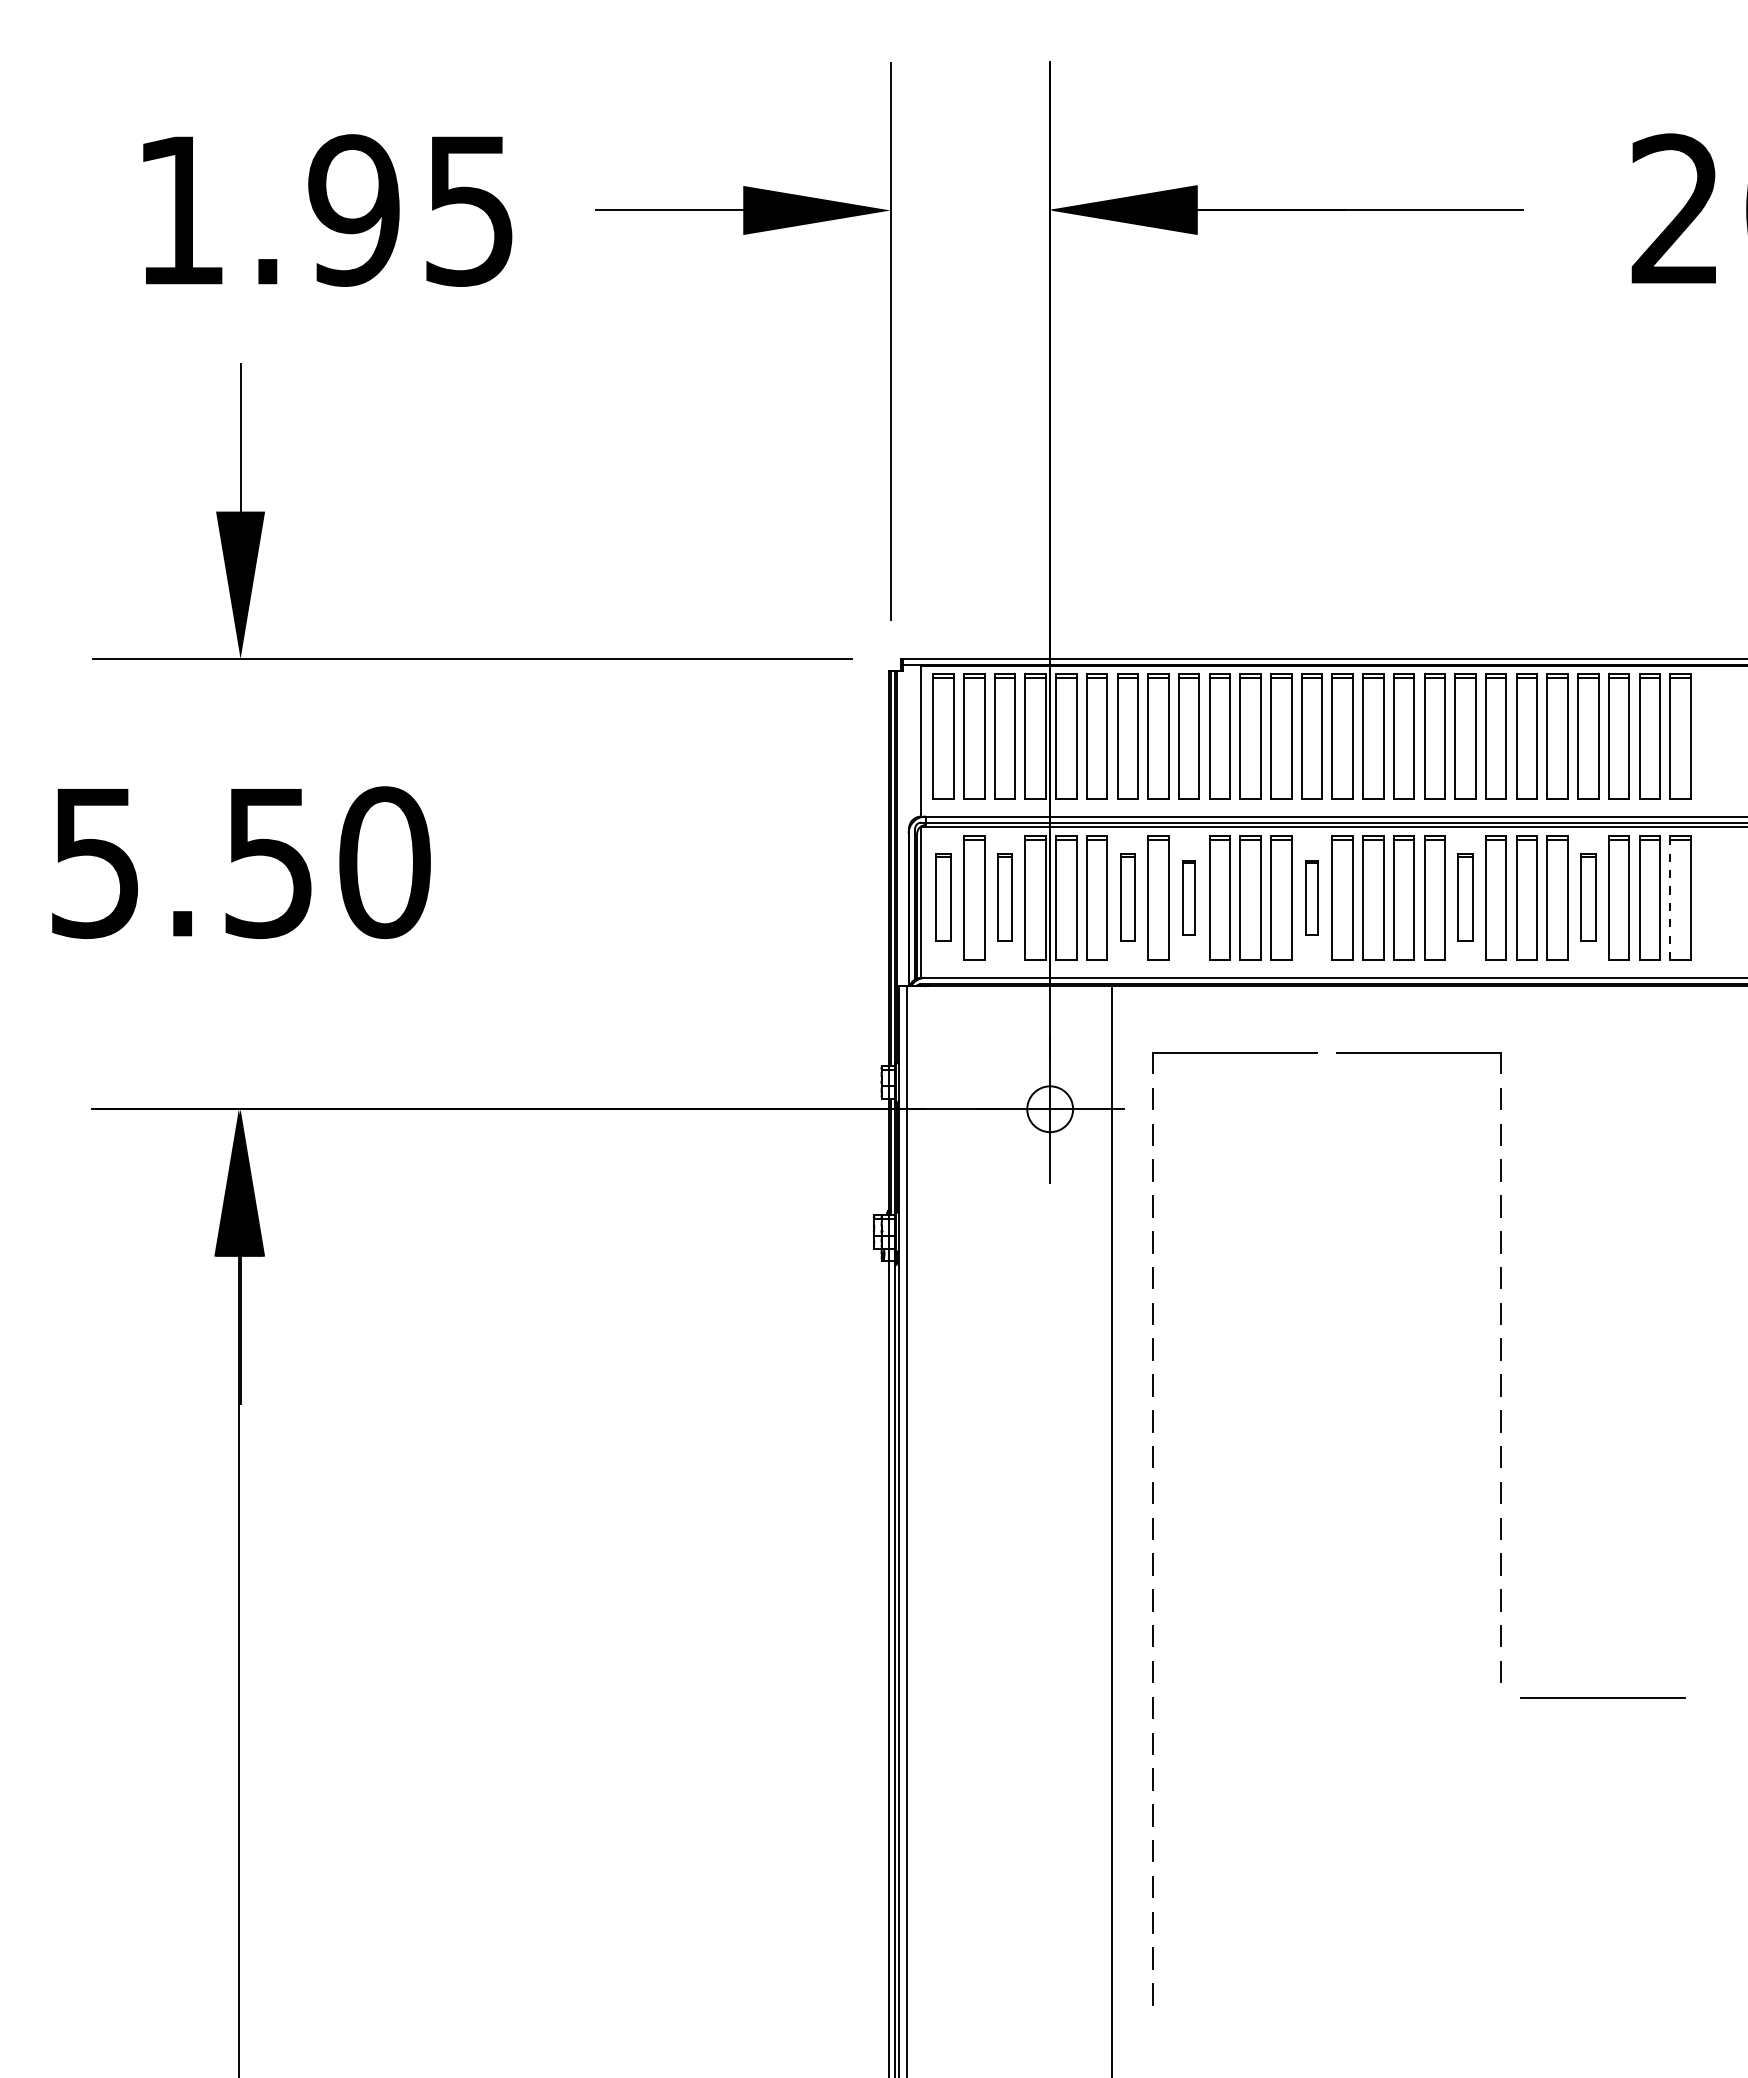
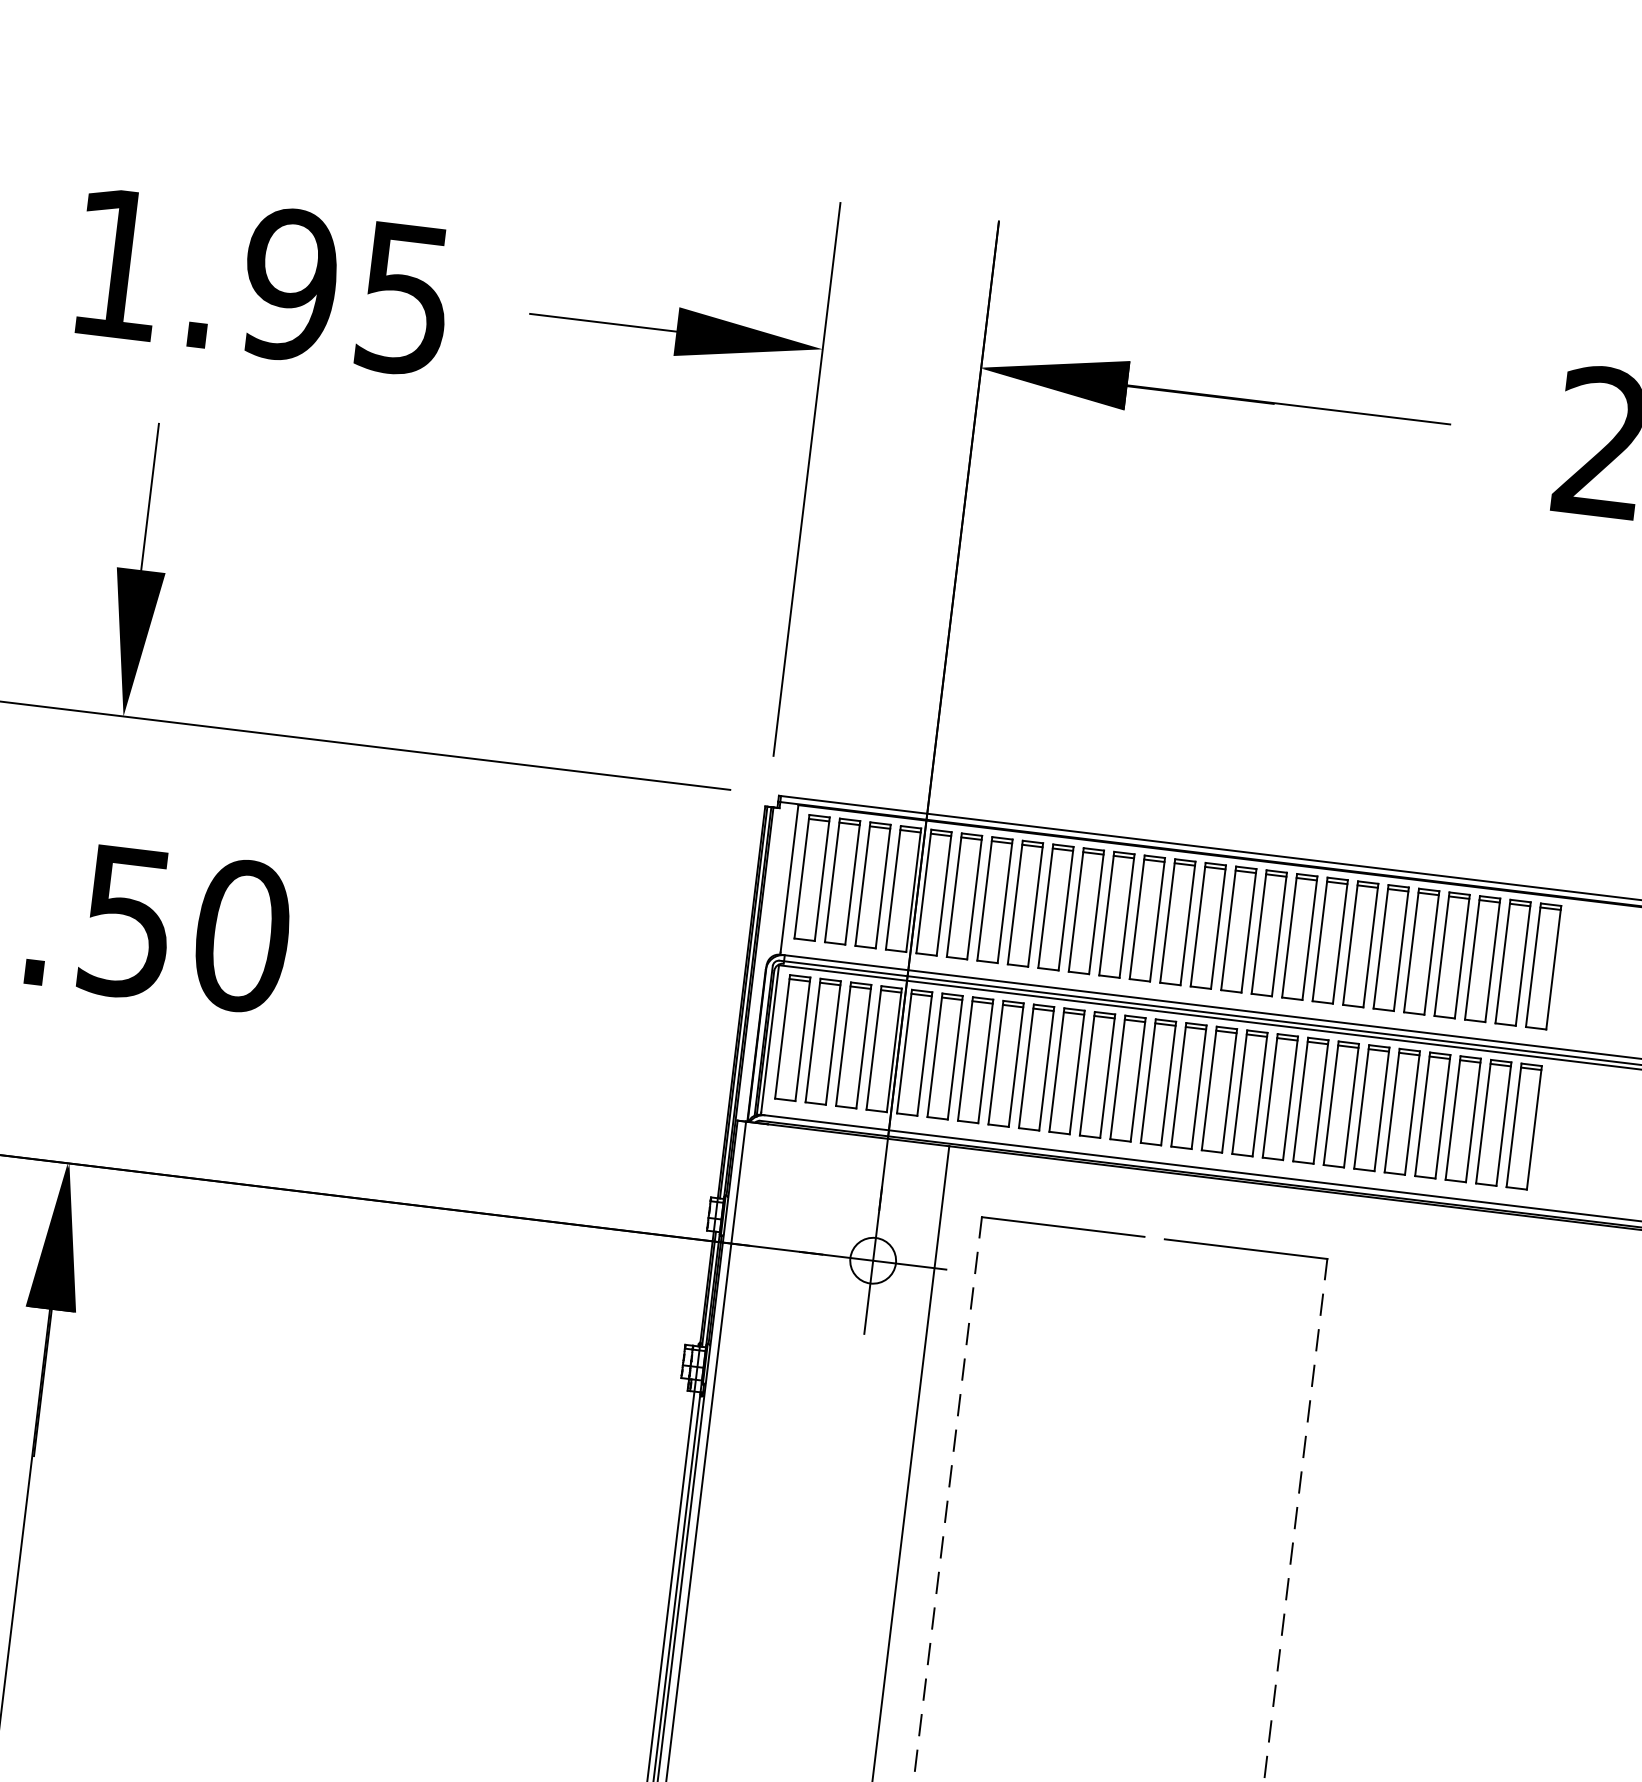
part: (943, 897) -> (792, 1037), size x1.43
part: (1004, 897) -> (853, 1045), size x1.43
part: (1127, 897) -> (975, 1059), size x1.43
part: (1188, 897) -> (1035, 1067), size x1.67
part: (1311, 897) -> (1158, 1081), size x1.67
part: (1465, 897) -> (1310, 1100), size x1.43
part: (1588, 897) -> (1433, 1115), size x1.43
line: (1670, 897) -> (1514, 1125), dashed -> solid

